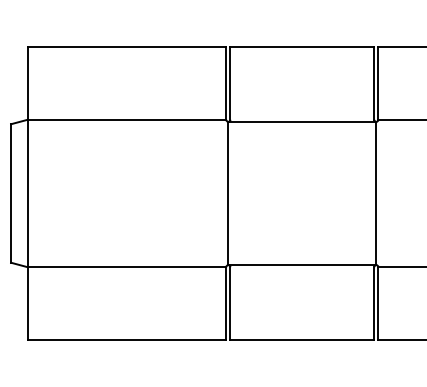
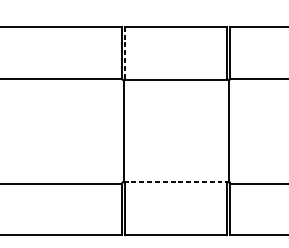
line: (230, 82) -> (125, 52), solid -> dashed
line: (302, 265) -> (176, 182), solid -> dashed

